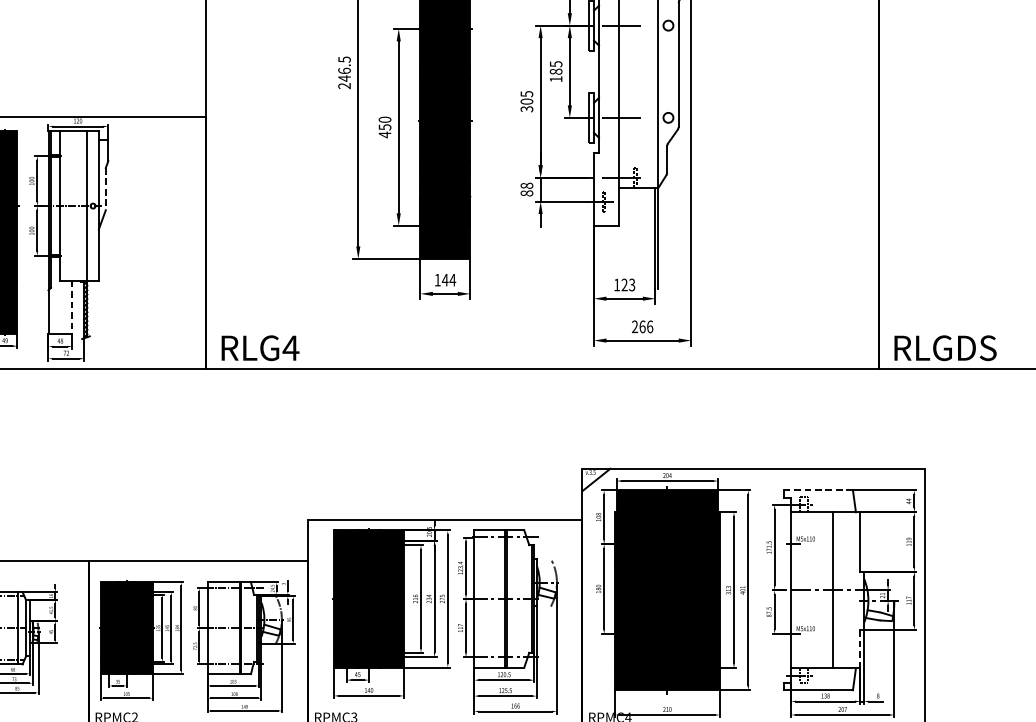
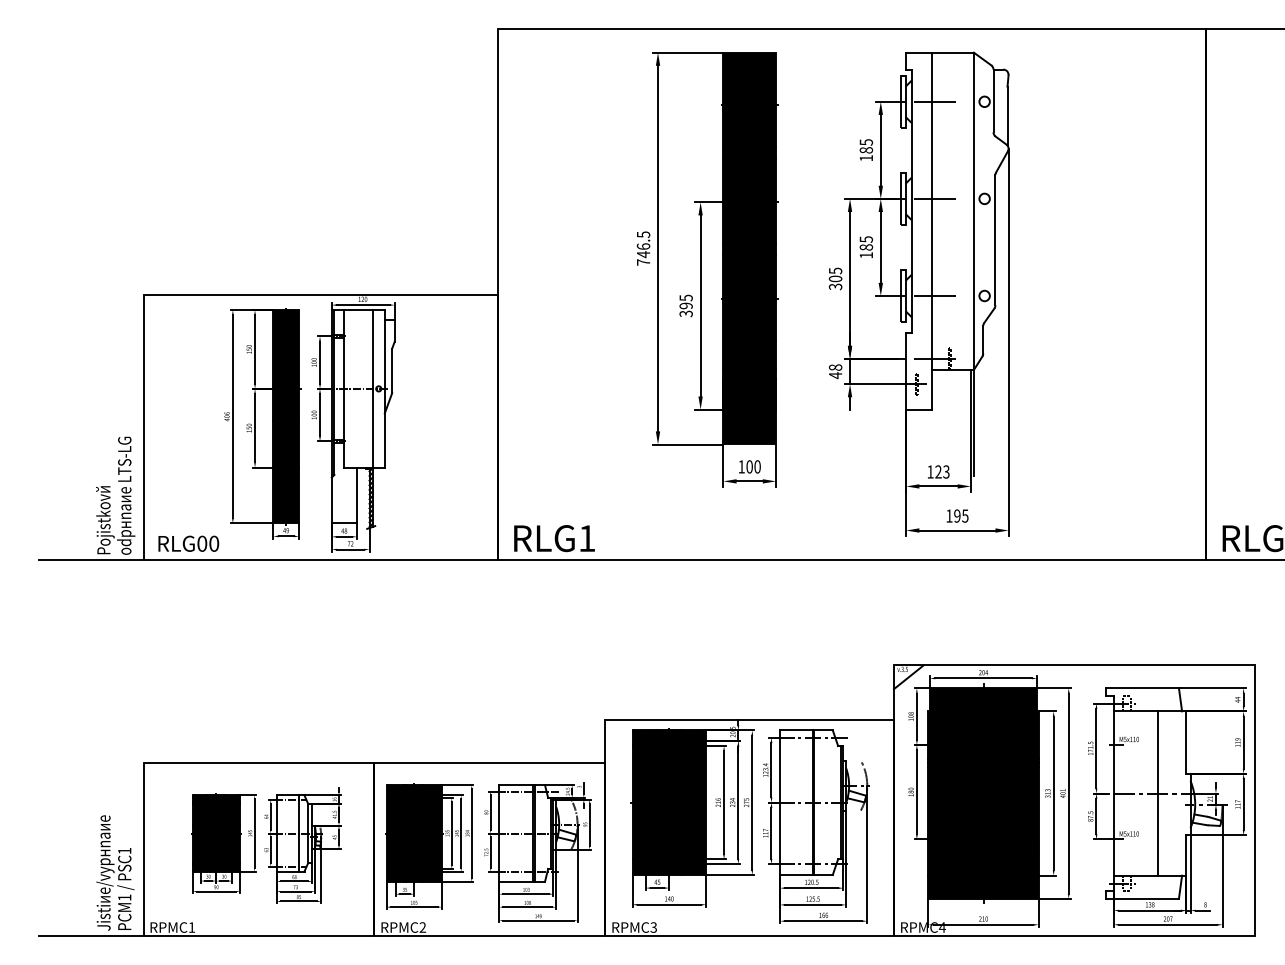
text: (344, 86) -> (643, 262), 246.5 -> 746.5
text: (384, 126) -> (685, 305), 450 -> 395
line: (106, 189) -> (392, 371), dashed -> solid
text: (526, 193) -> (835, 375), 88 -> 48
text: (448, 279) -> (753, 466), 144 -> 100
line: (71, 307) -> (356, 495), dashed -> solid
text: (642, 326) -> (957, 515), 266 -> 195
text: (291, 348) -> (587, 538), RLG4 -> RLG1
line: (818, 490) -> (1142, 688), dashed -> solid
line: (860, 648) -> (1186, 854), dashed -> solid

